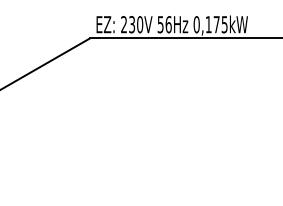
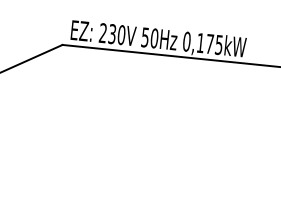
text: (168, 24) -> (154, 38), 56Hz -> 50Hz

